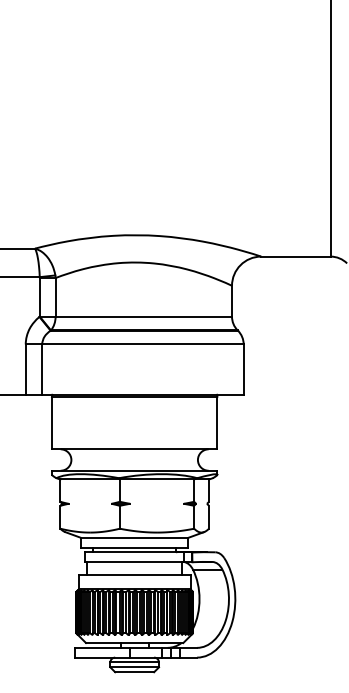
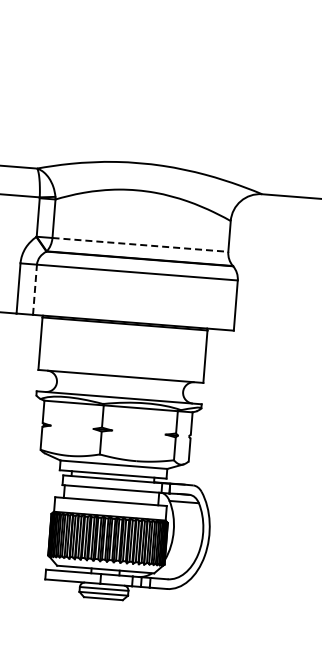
line: (144, 316) -> (141, 244), solid -> dashed
line: (42, 369) -> (35, 289), solid -> dashed

